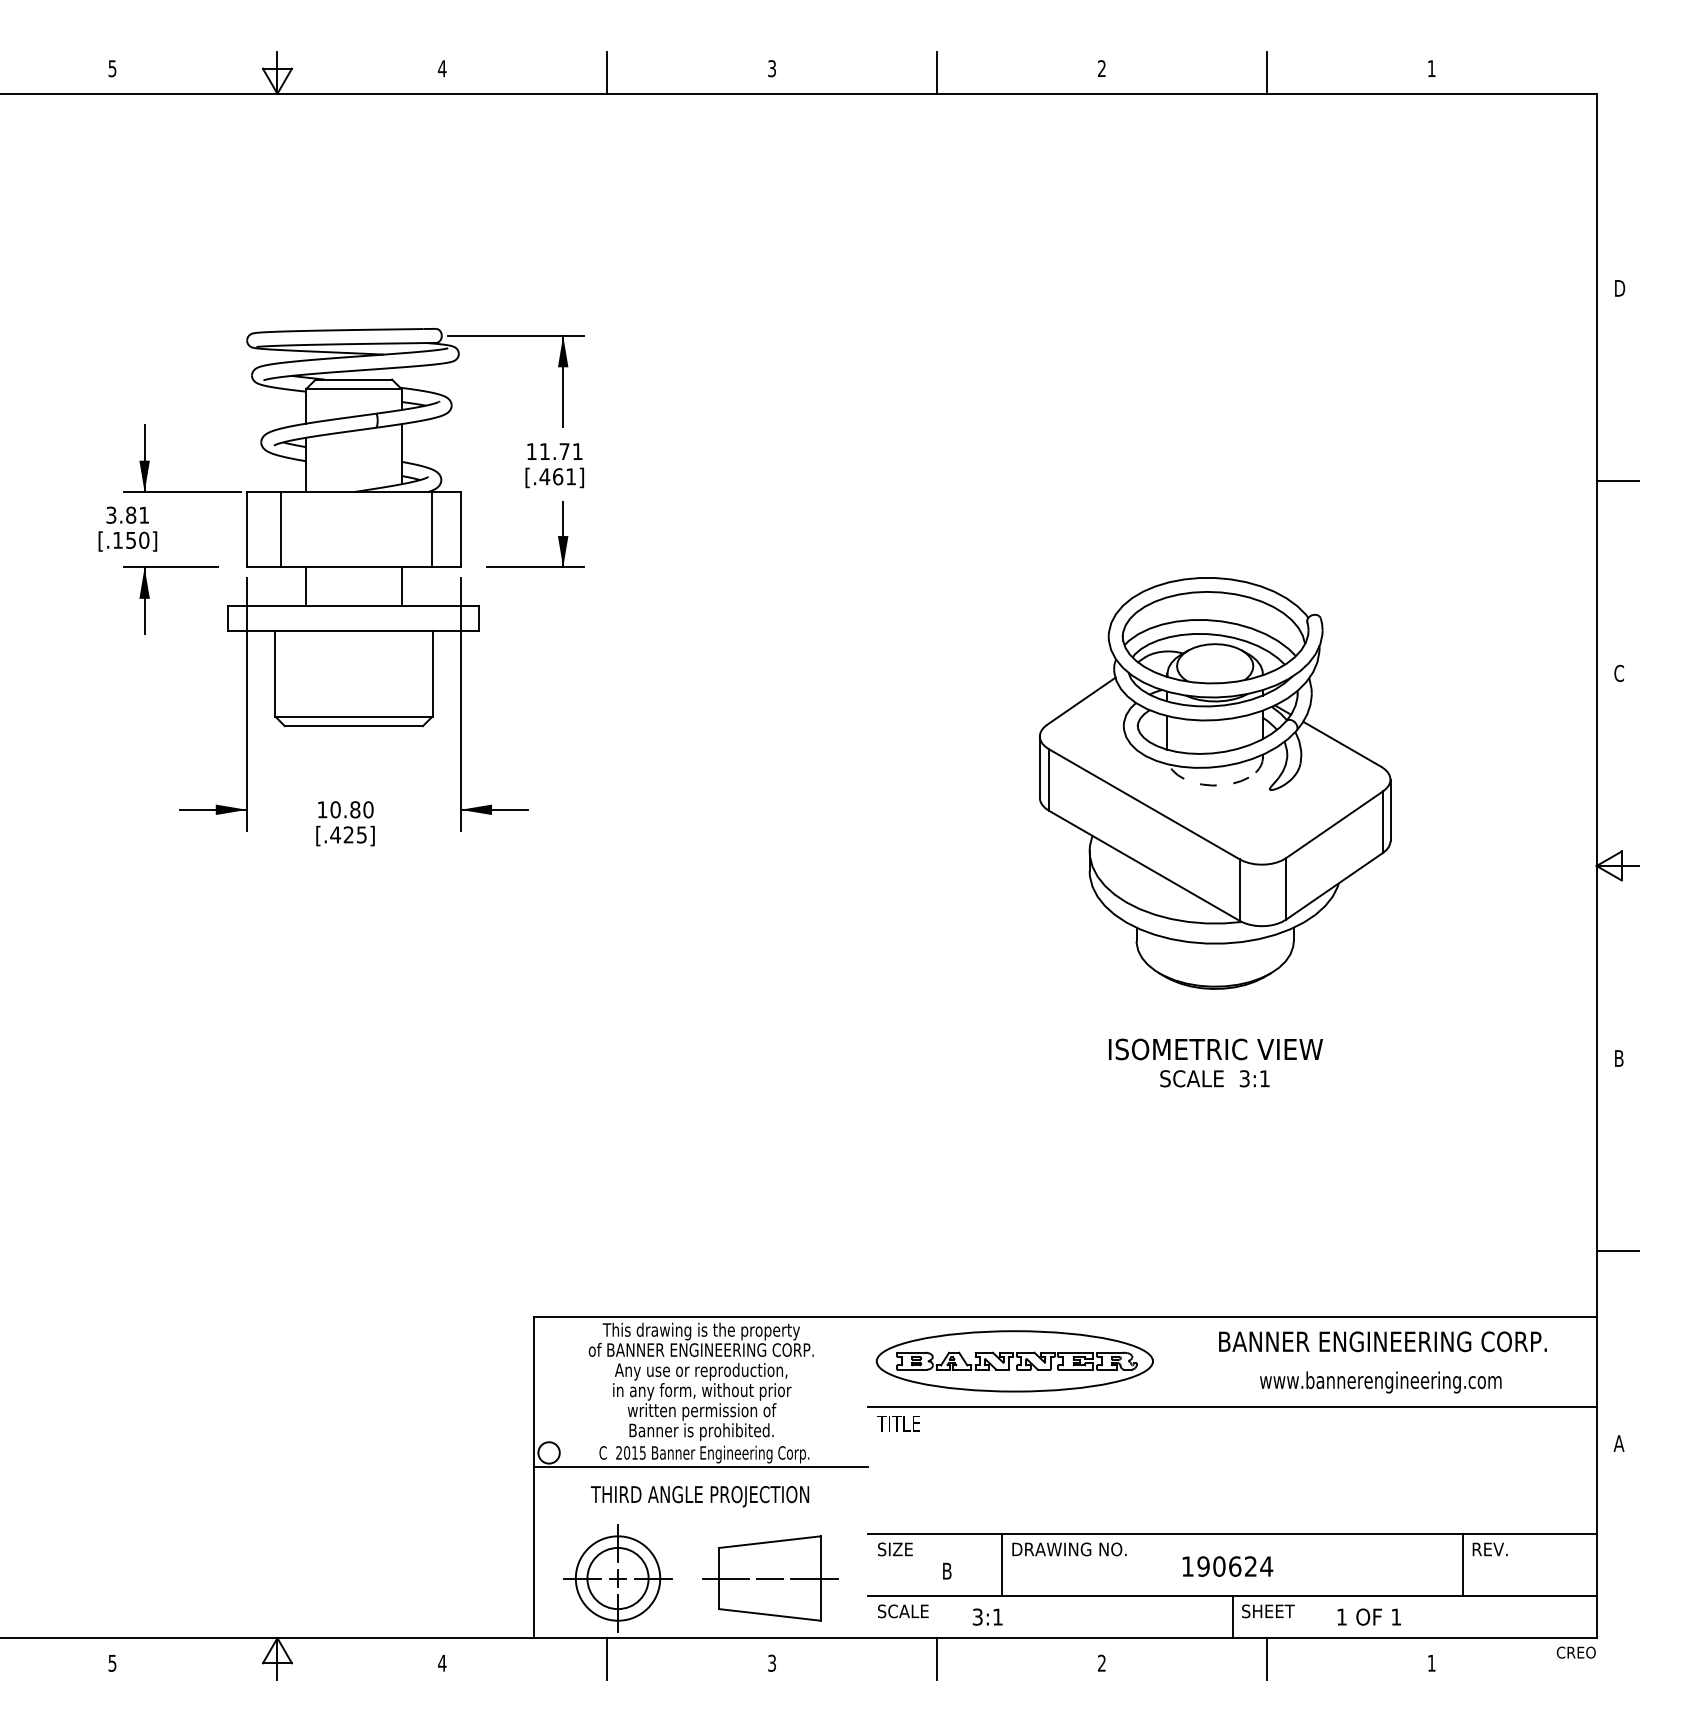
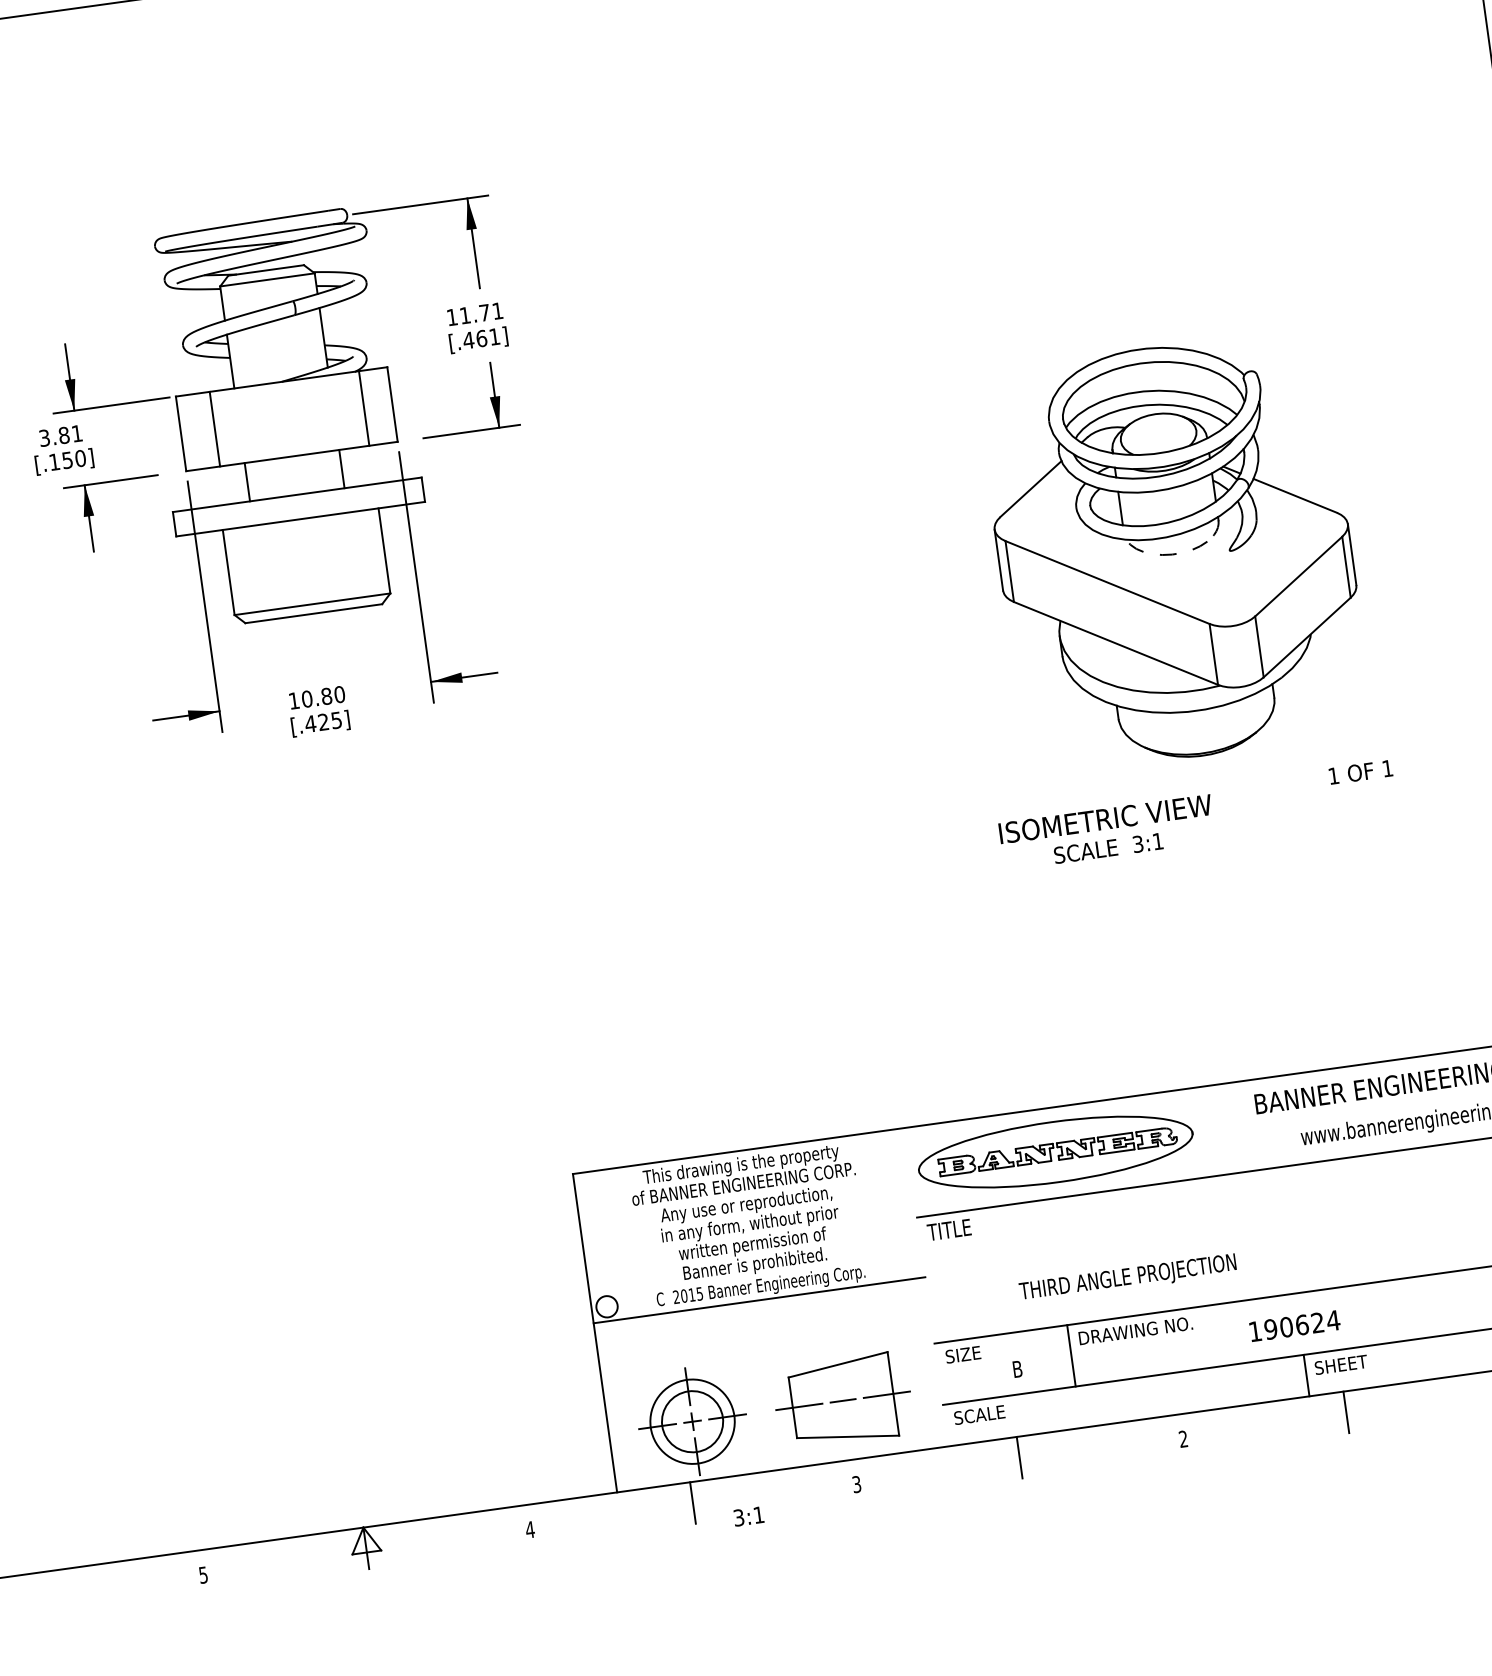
text: (1215, 1062) -> (1106, 832), moved
text: (699, 1496) -> (1127, 1278), moved
text: (987, 1616) -> (748, 1515), moved
text: (1368, 1616) -> (1360, 771), moved

